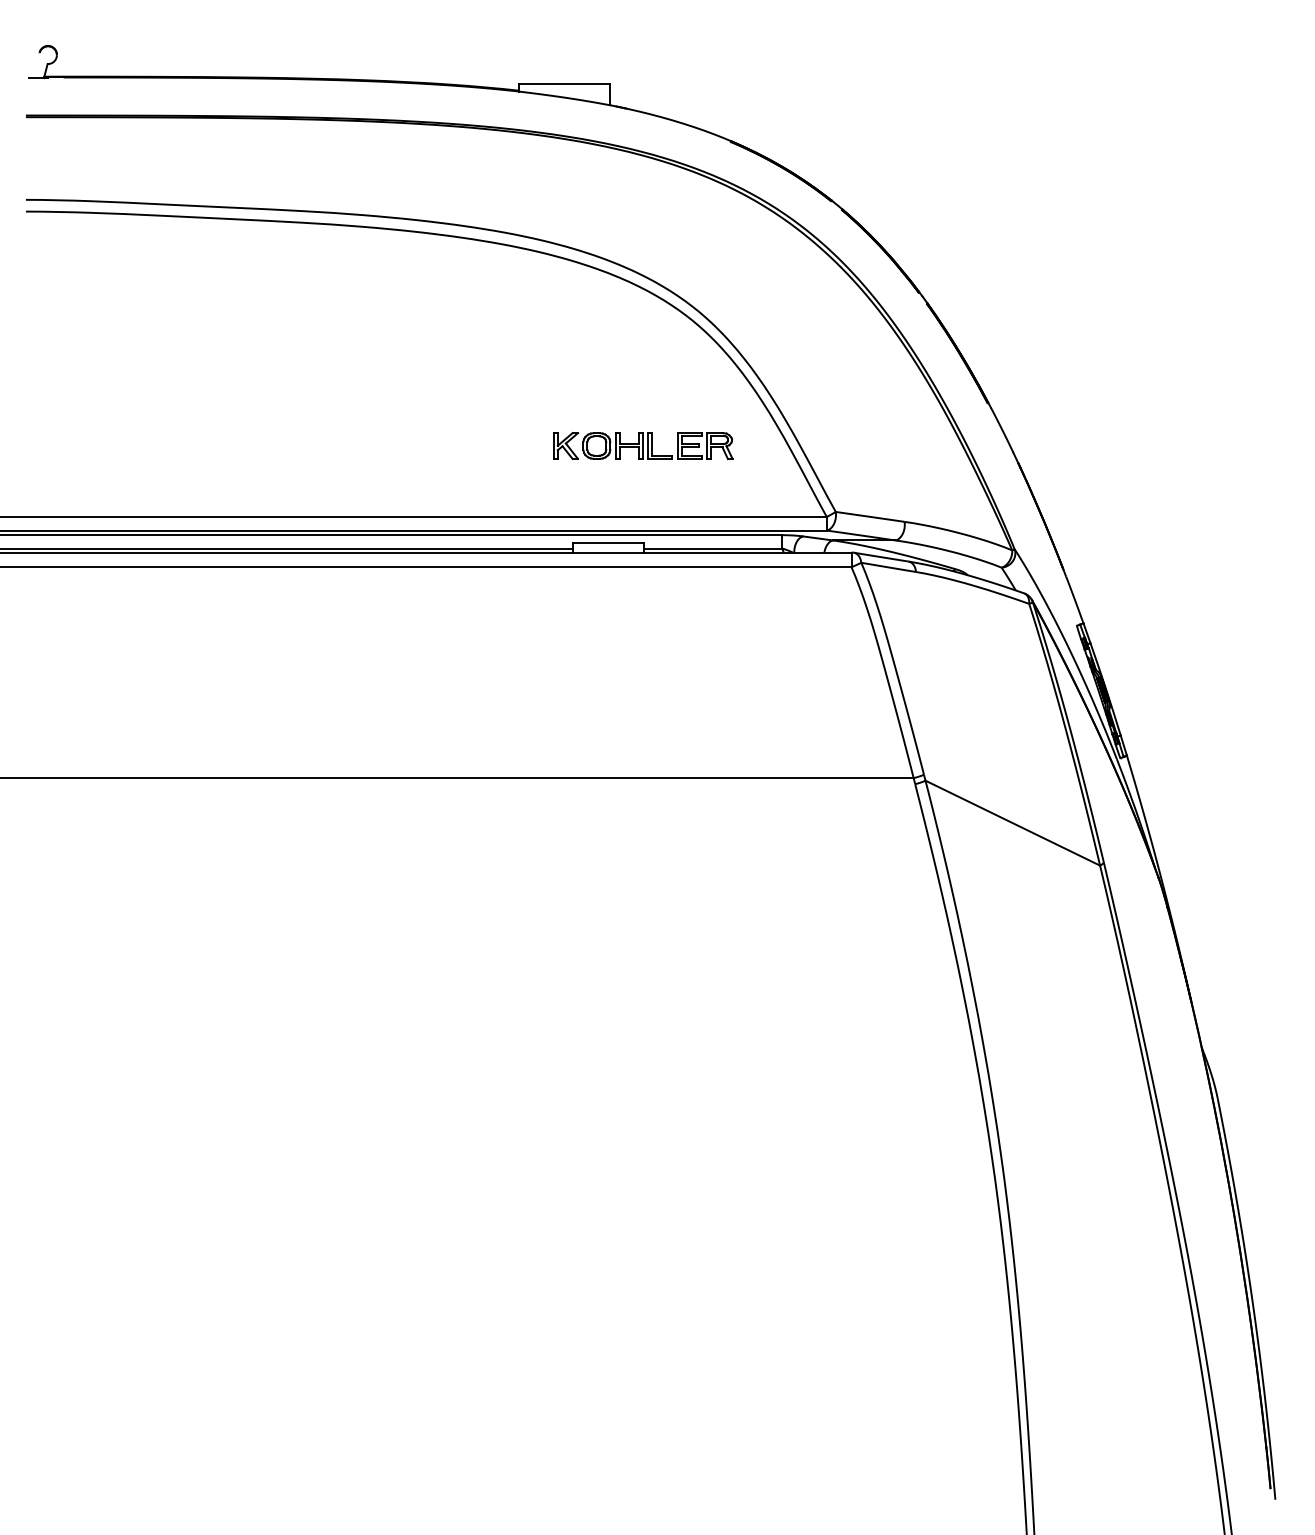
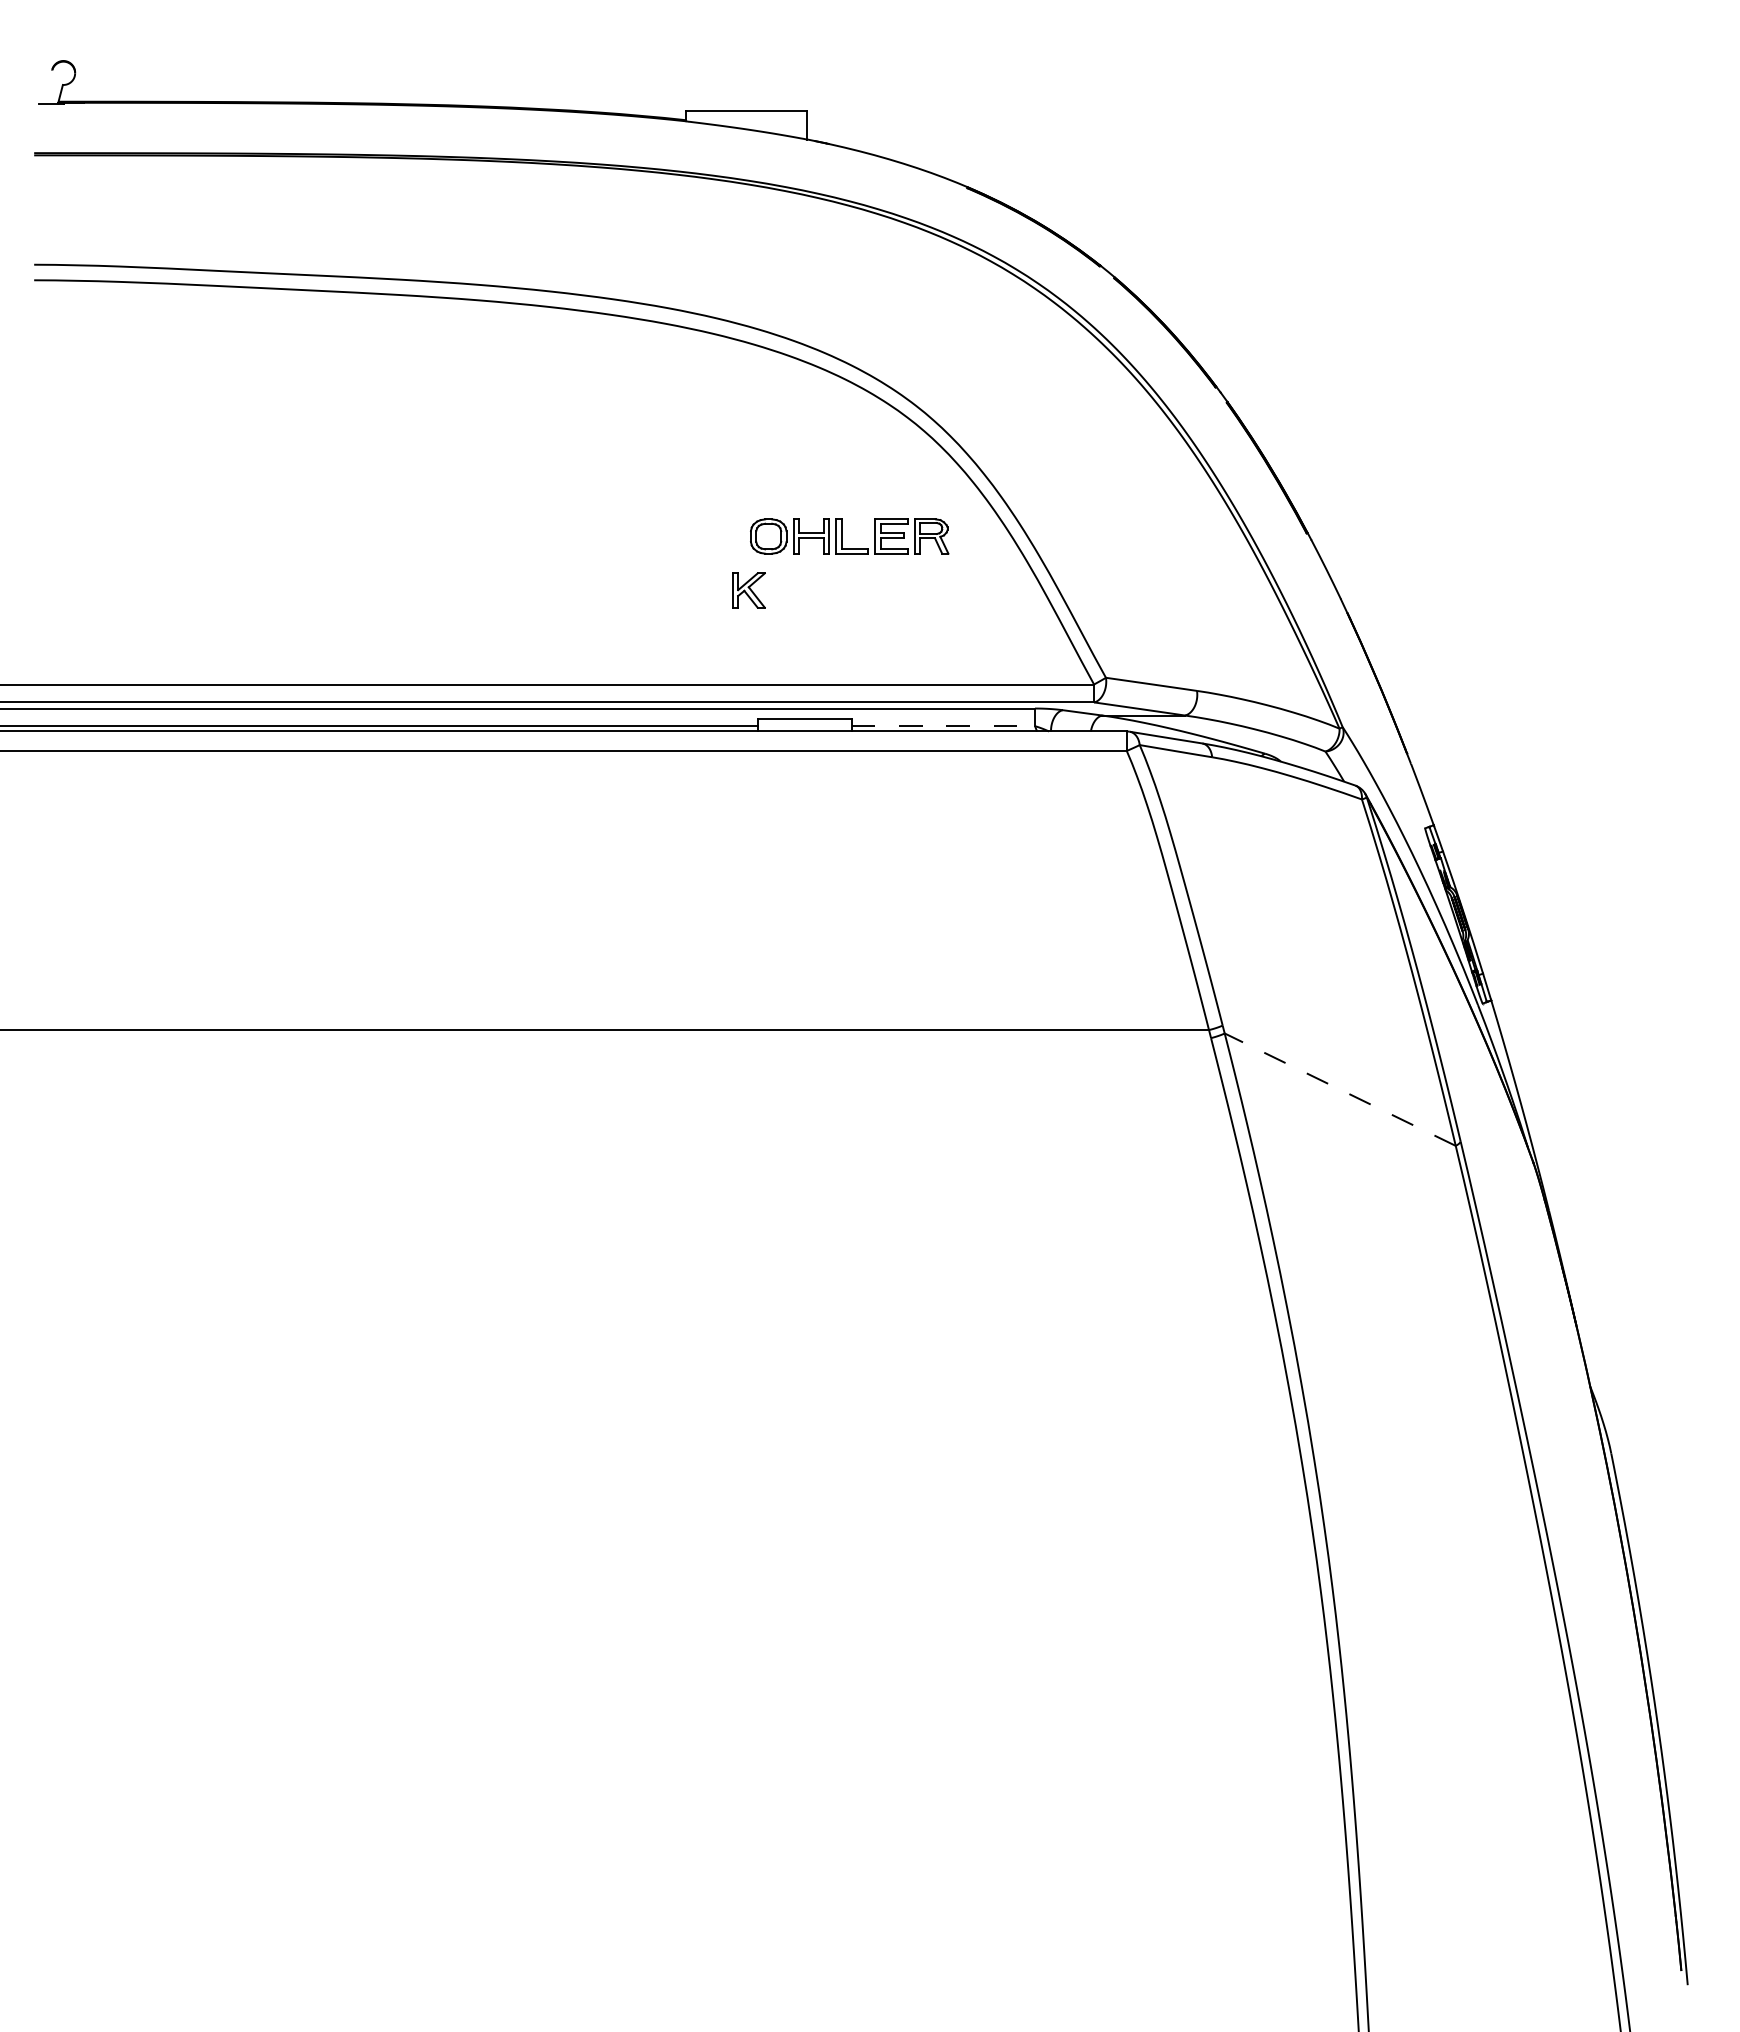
part: (652, 445) -> (842, 536), moved
line: (713, 548) -> (943, 726), solid -> dashed
line: (1012, 823) -> (1339, 1089), solid -> dashed

